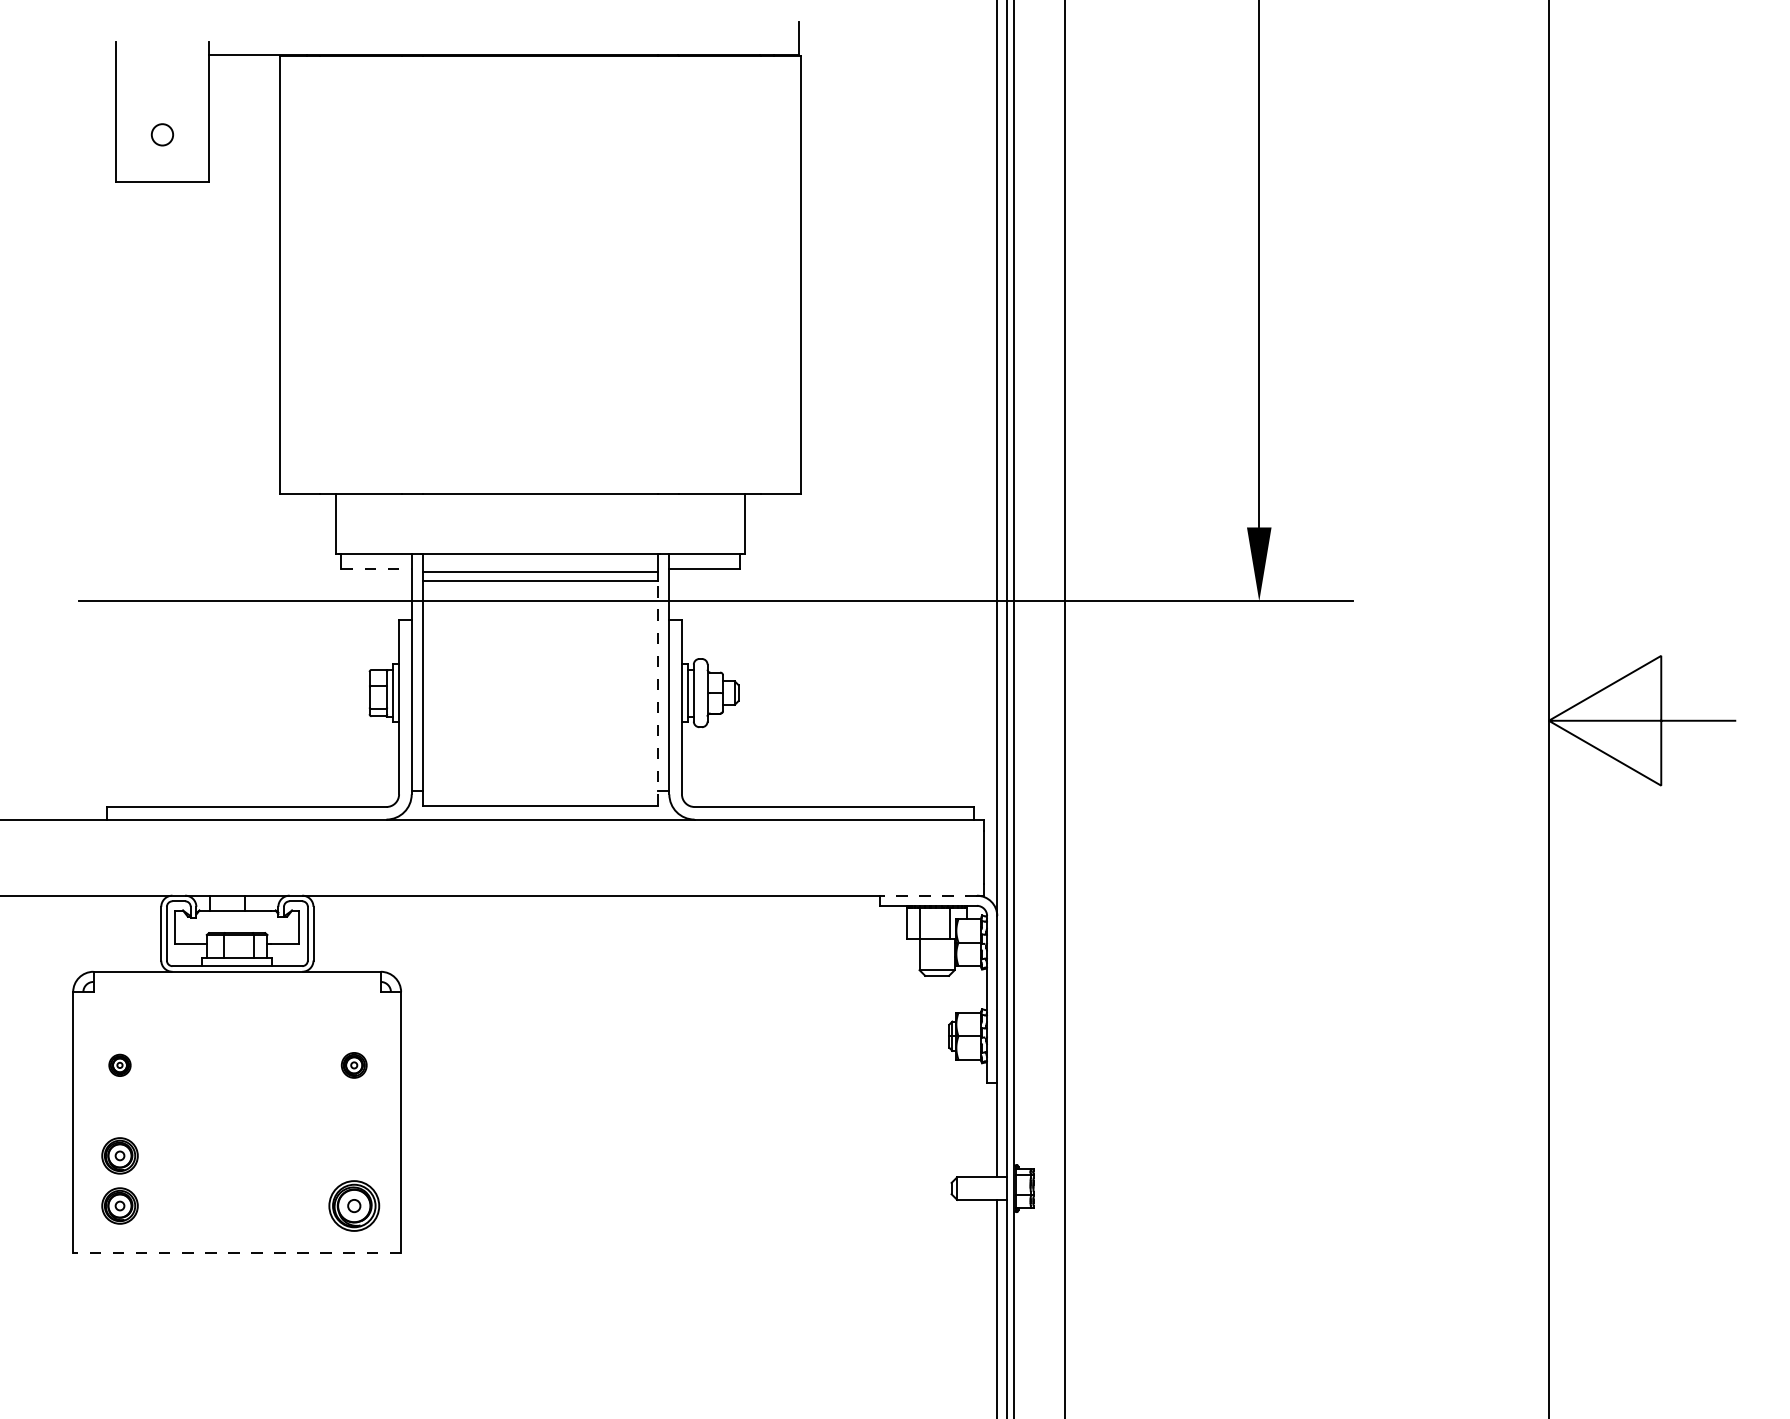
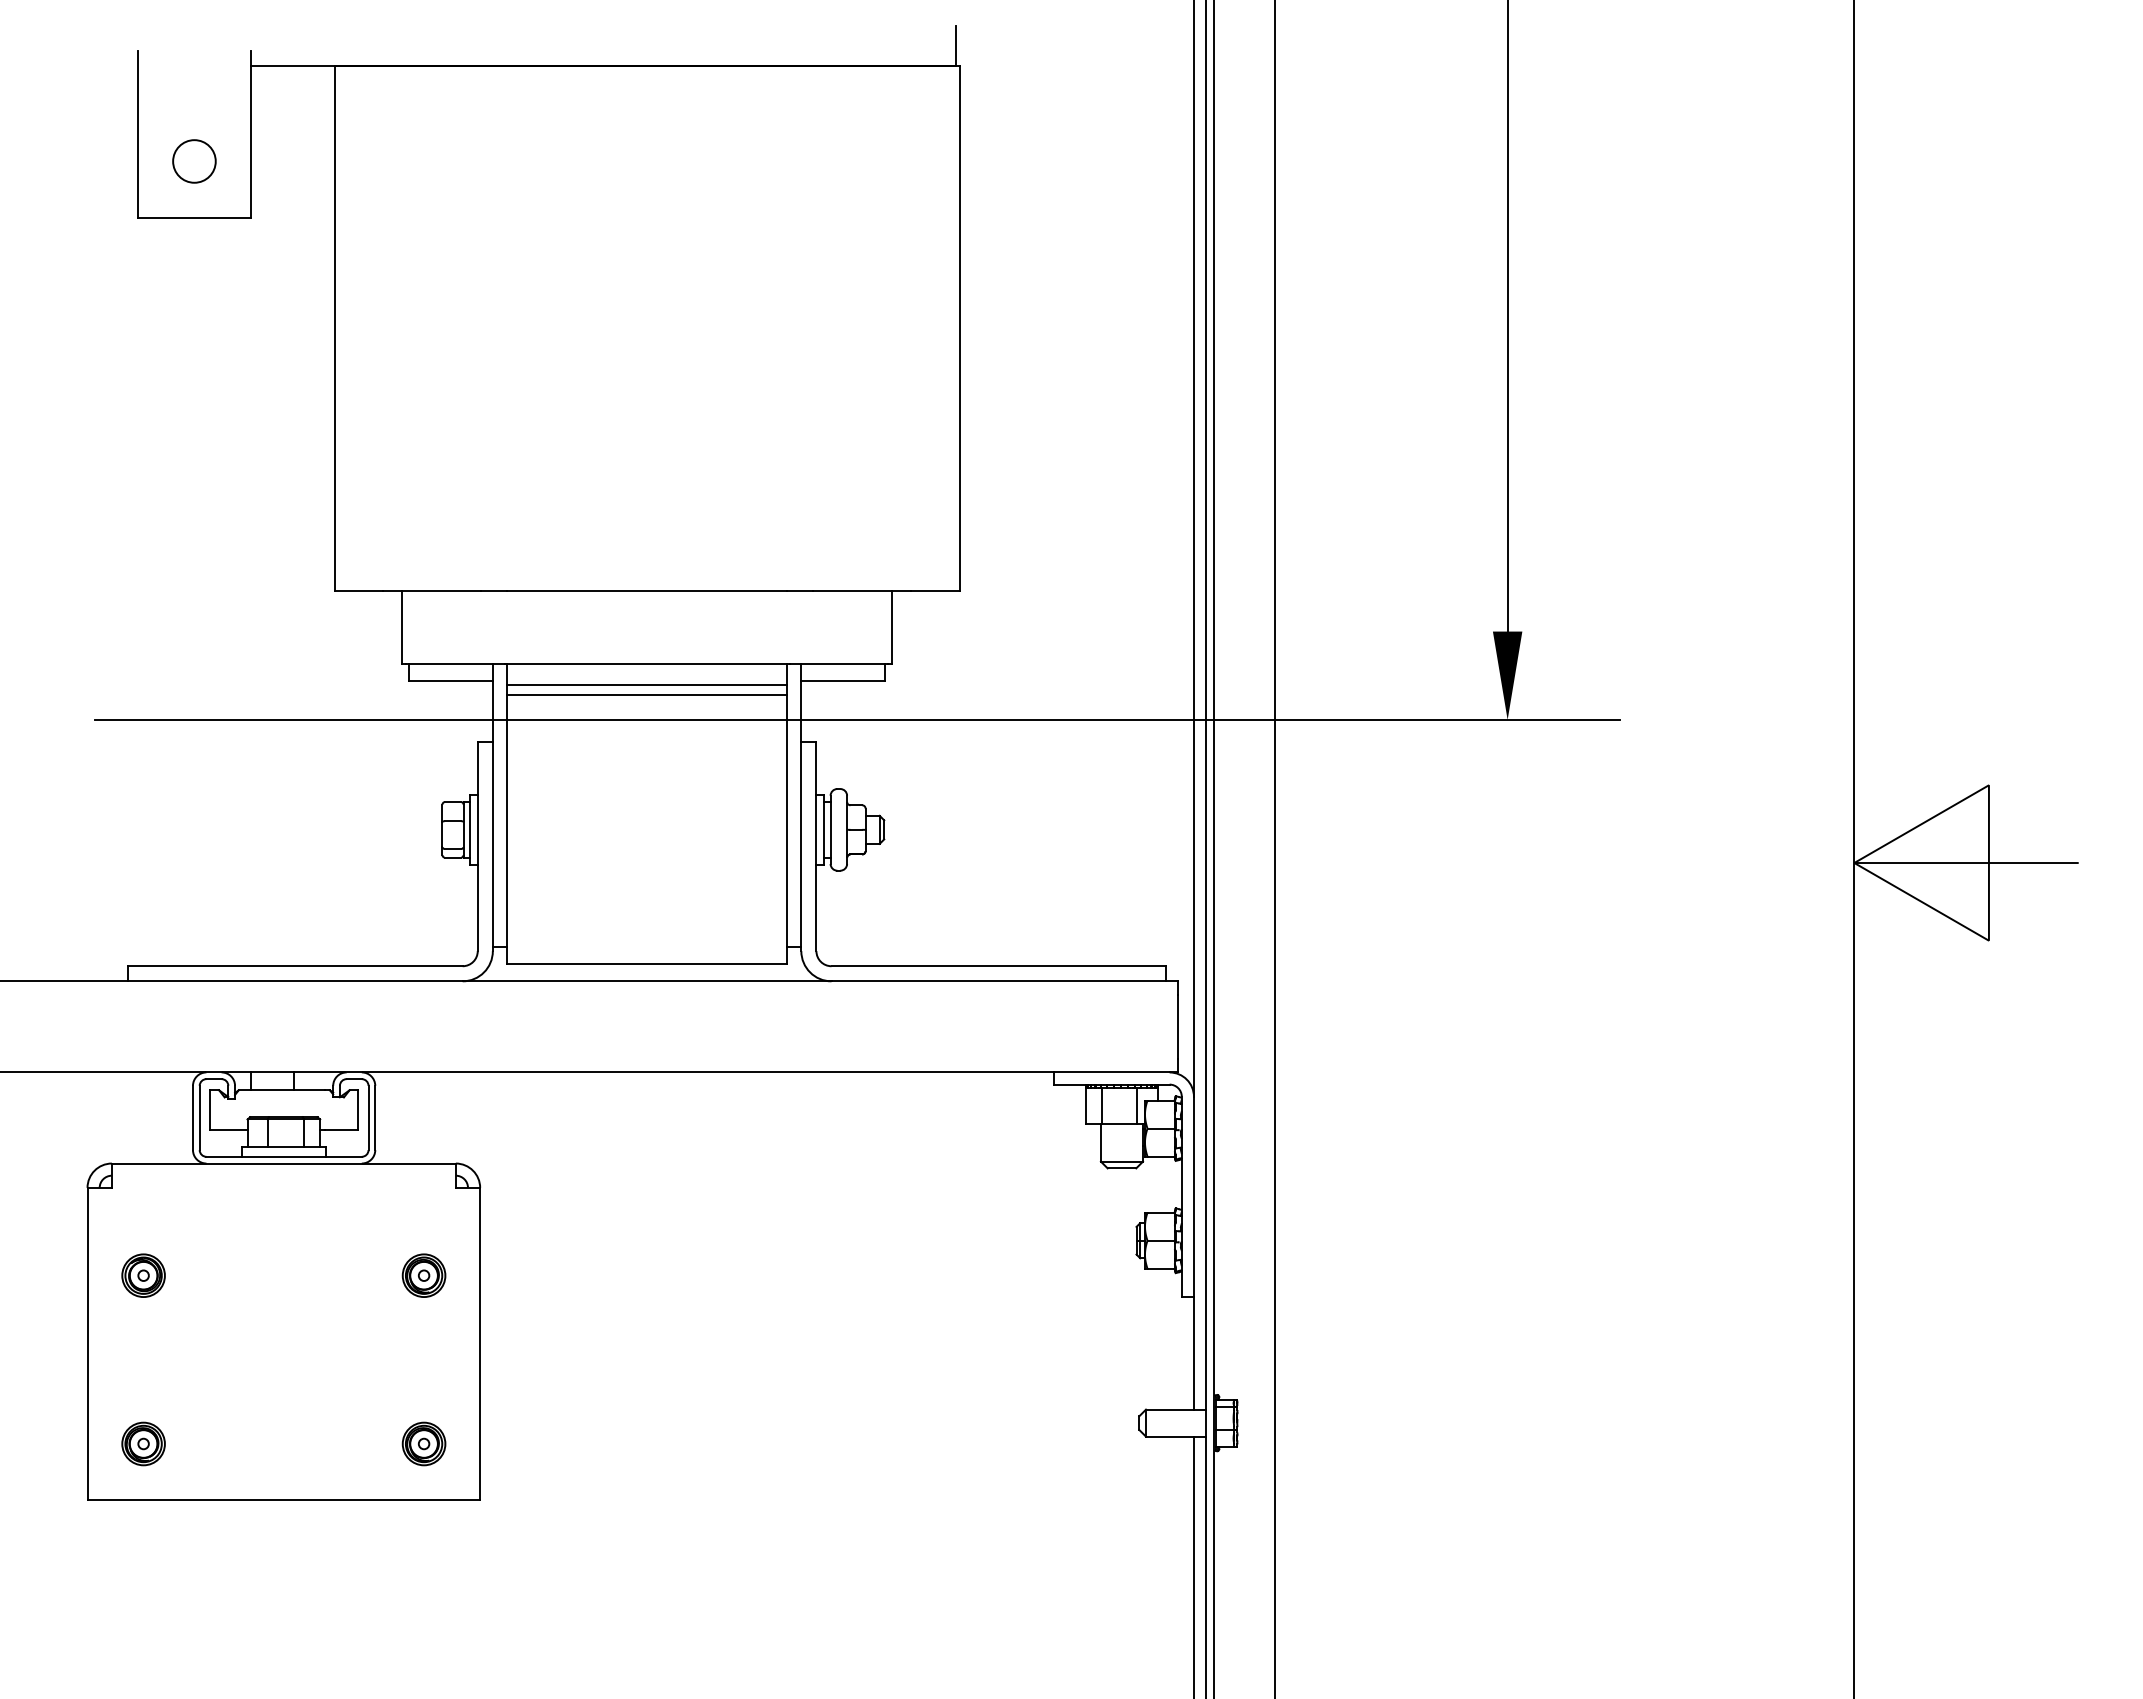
circle: (162, 134) -> (194, 161), size x1.67
line: (377, 569) -> (451, 681), dashed -> solid
line: (657, 692) -> (787, 829), dashed -> solid
line: (928, 895) -> (1111, 1072), dashed -> solid
part: (119, 1065) -> (143, 1275), size x1.67
part: (353, 1065) -> (423, 1275), size x1.43
part: (119, 1155) -> (143, 1383), removed
part: (353, 1205) -> (423, 1443), size x0.71
line: (236, 1253) -> (283, 1500), dashed -> solid

